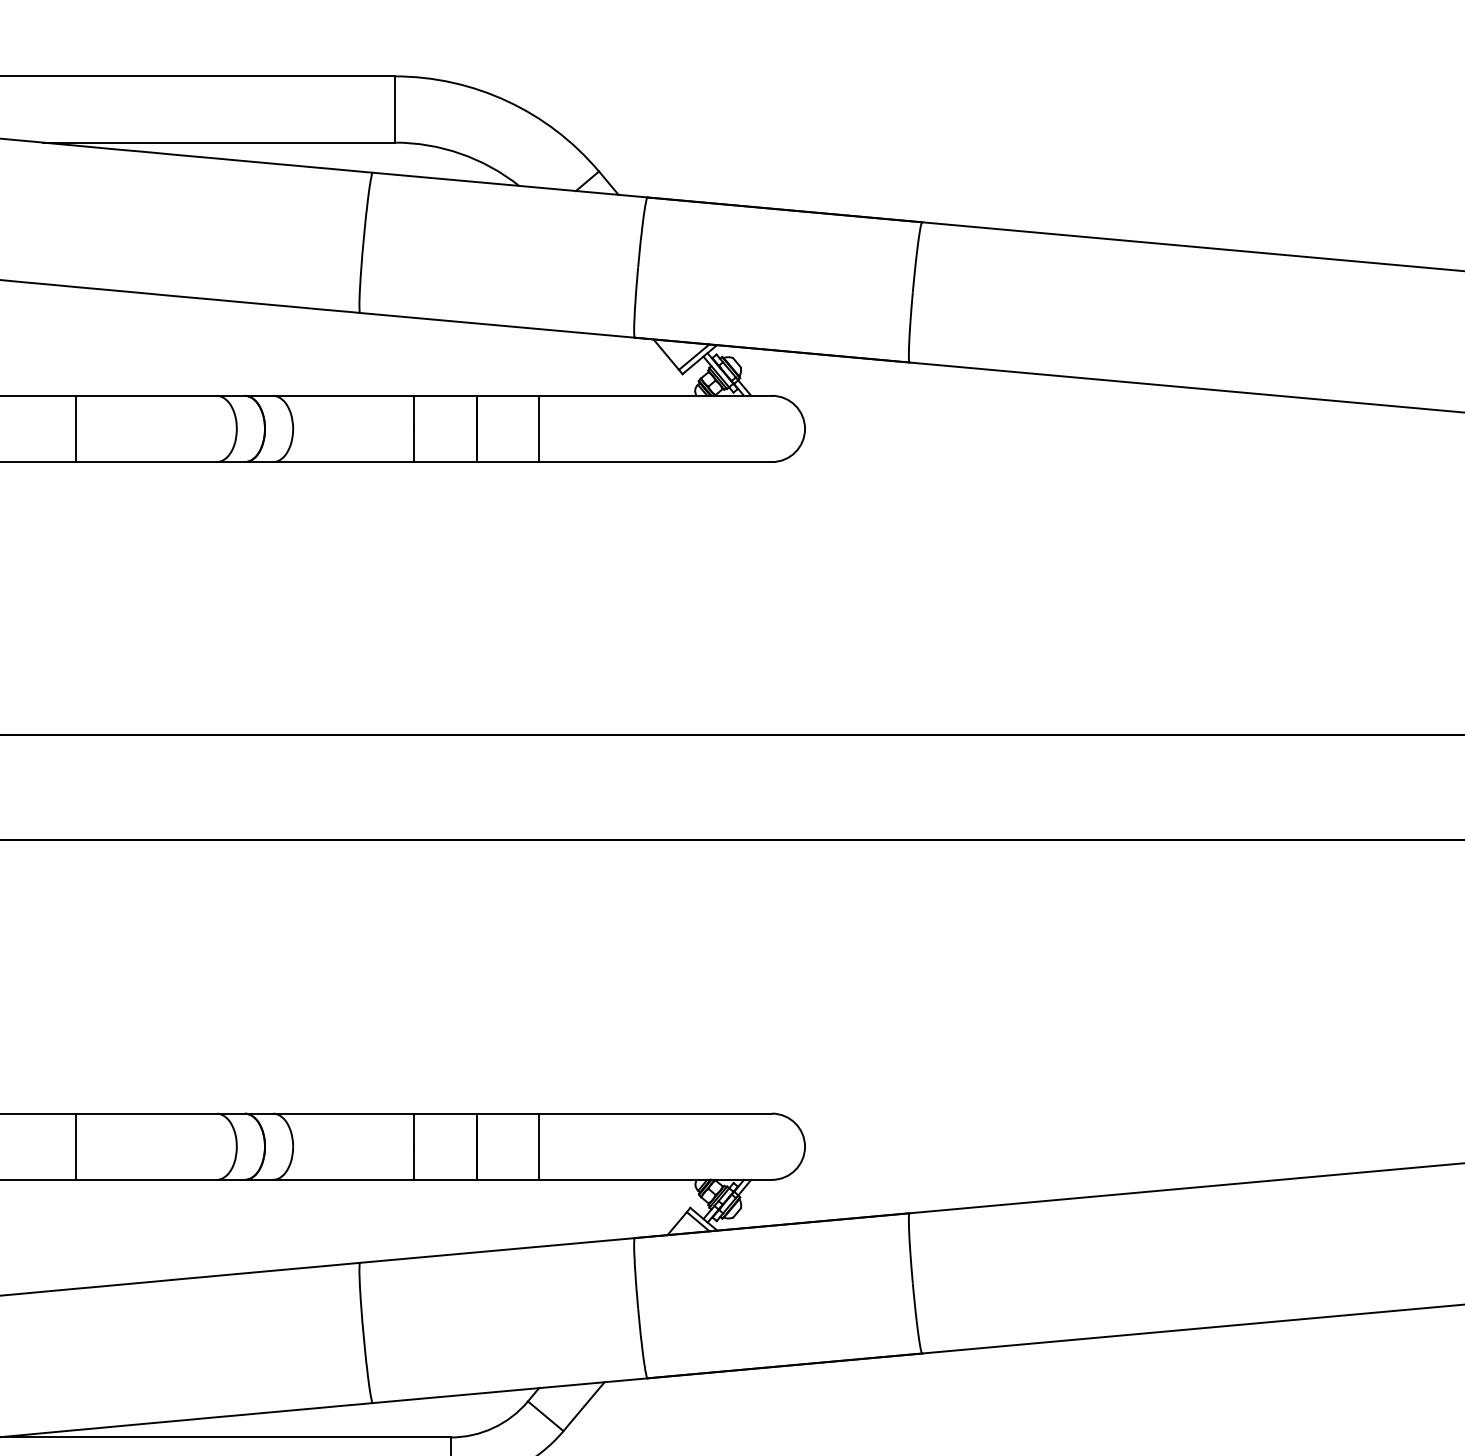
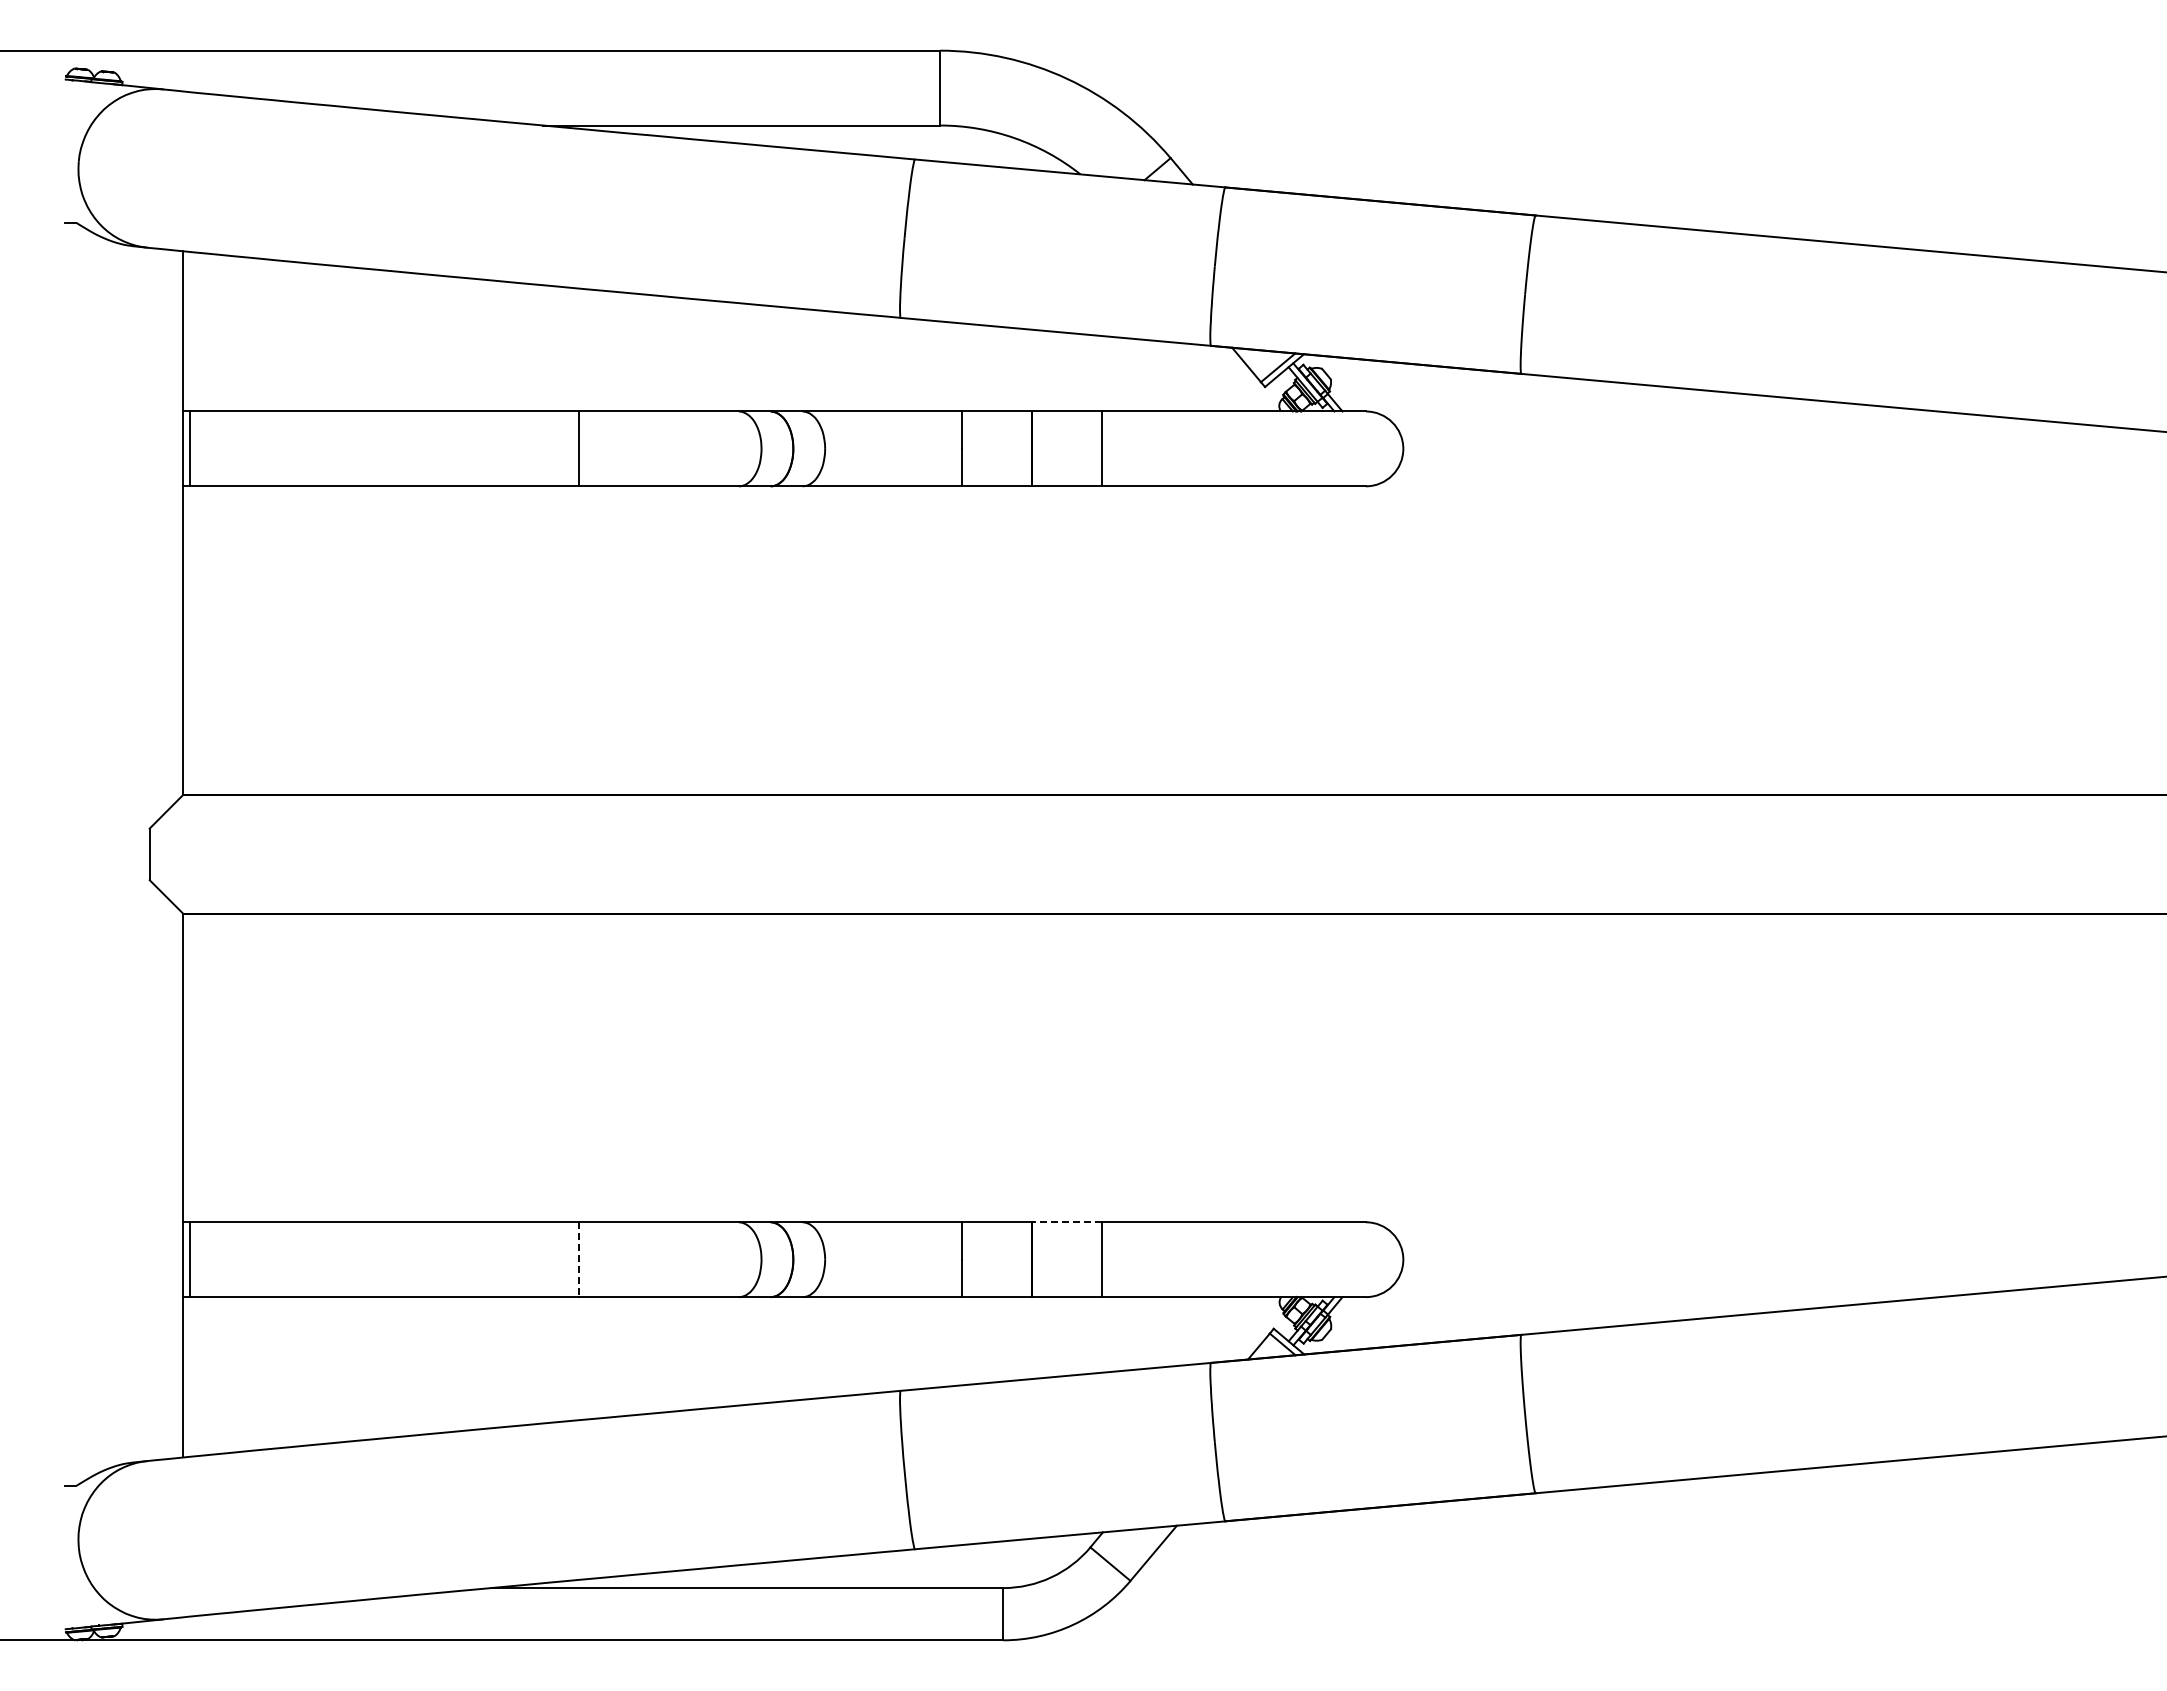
line: (506, 1113) -> (1066, 1222), solid -> dashed
line: (75, 1147) -> (579, 1260), solid -> dashed

